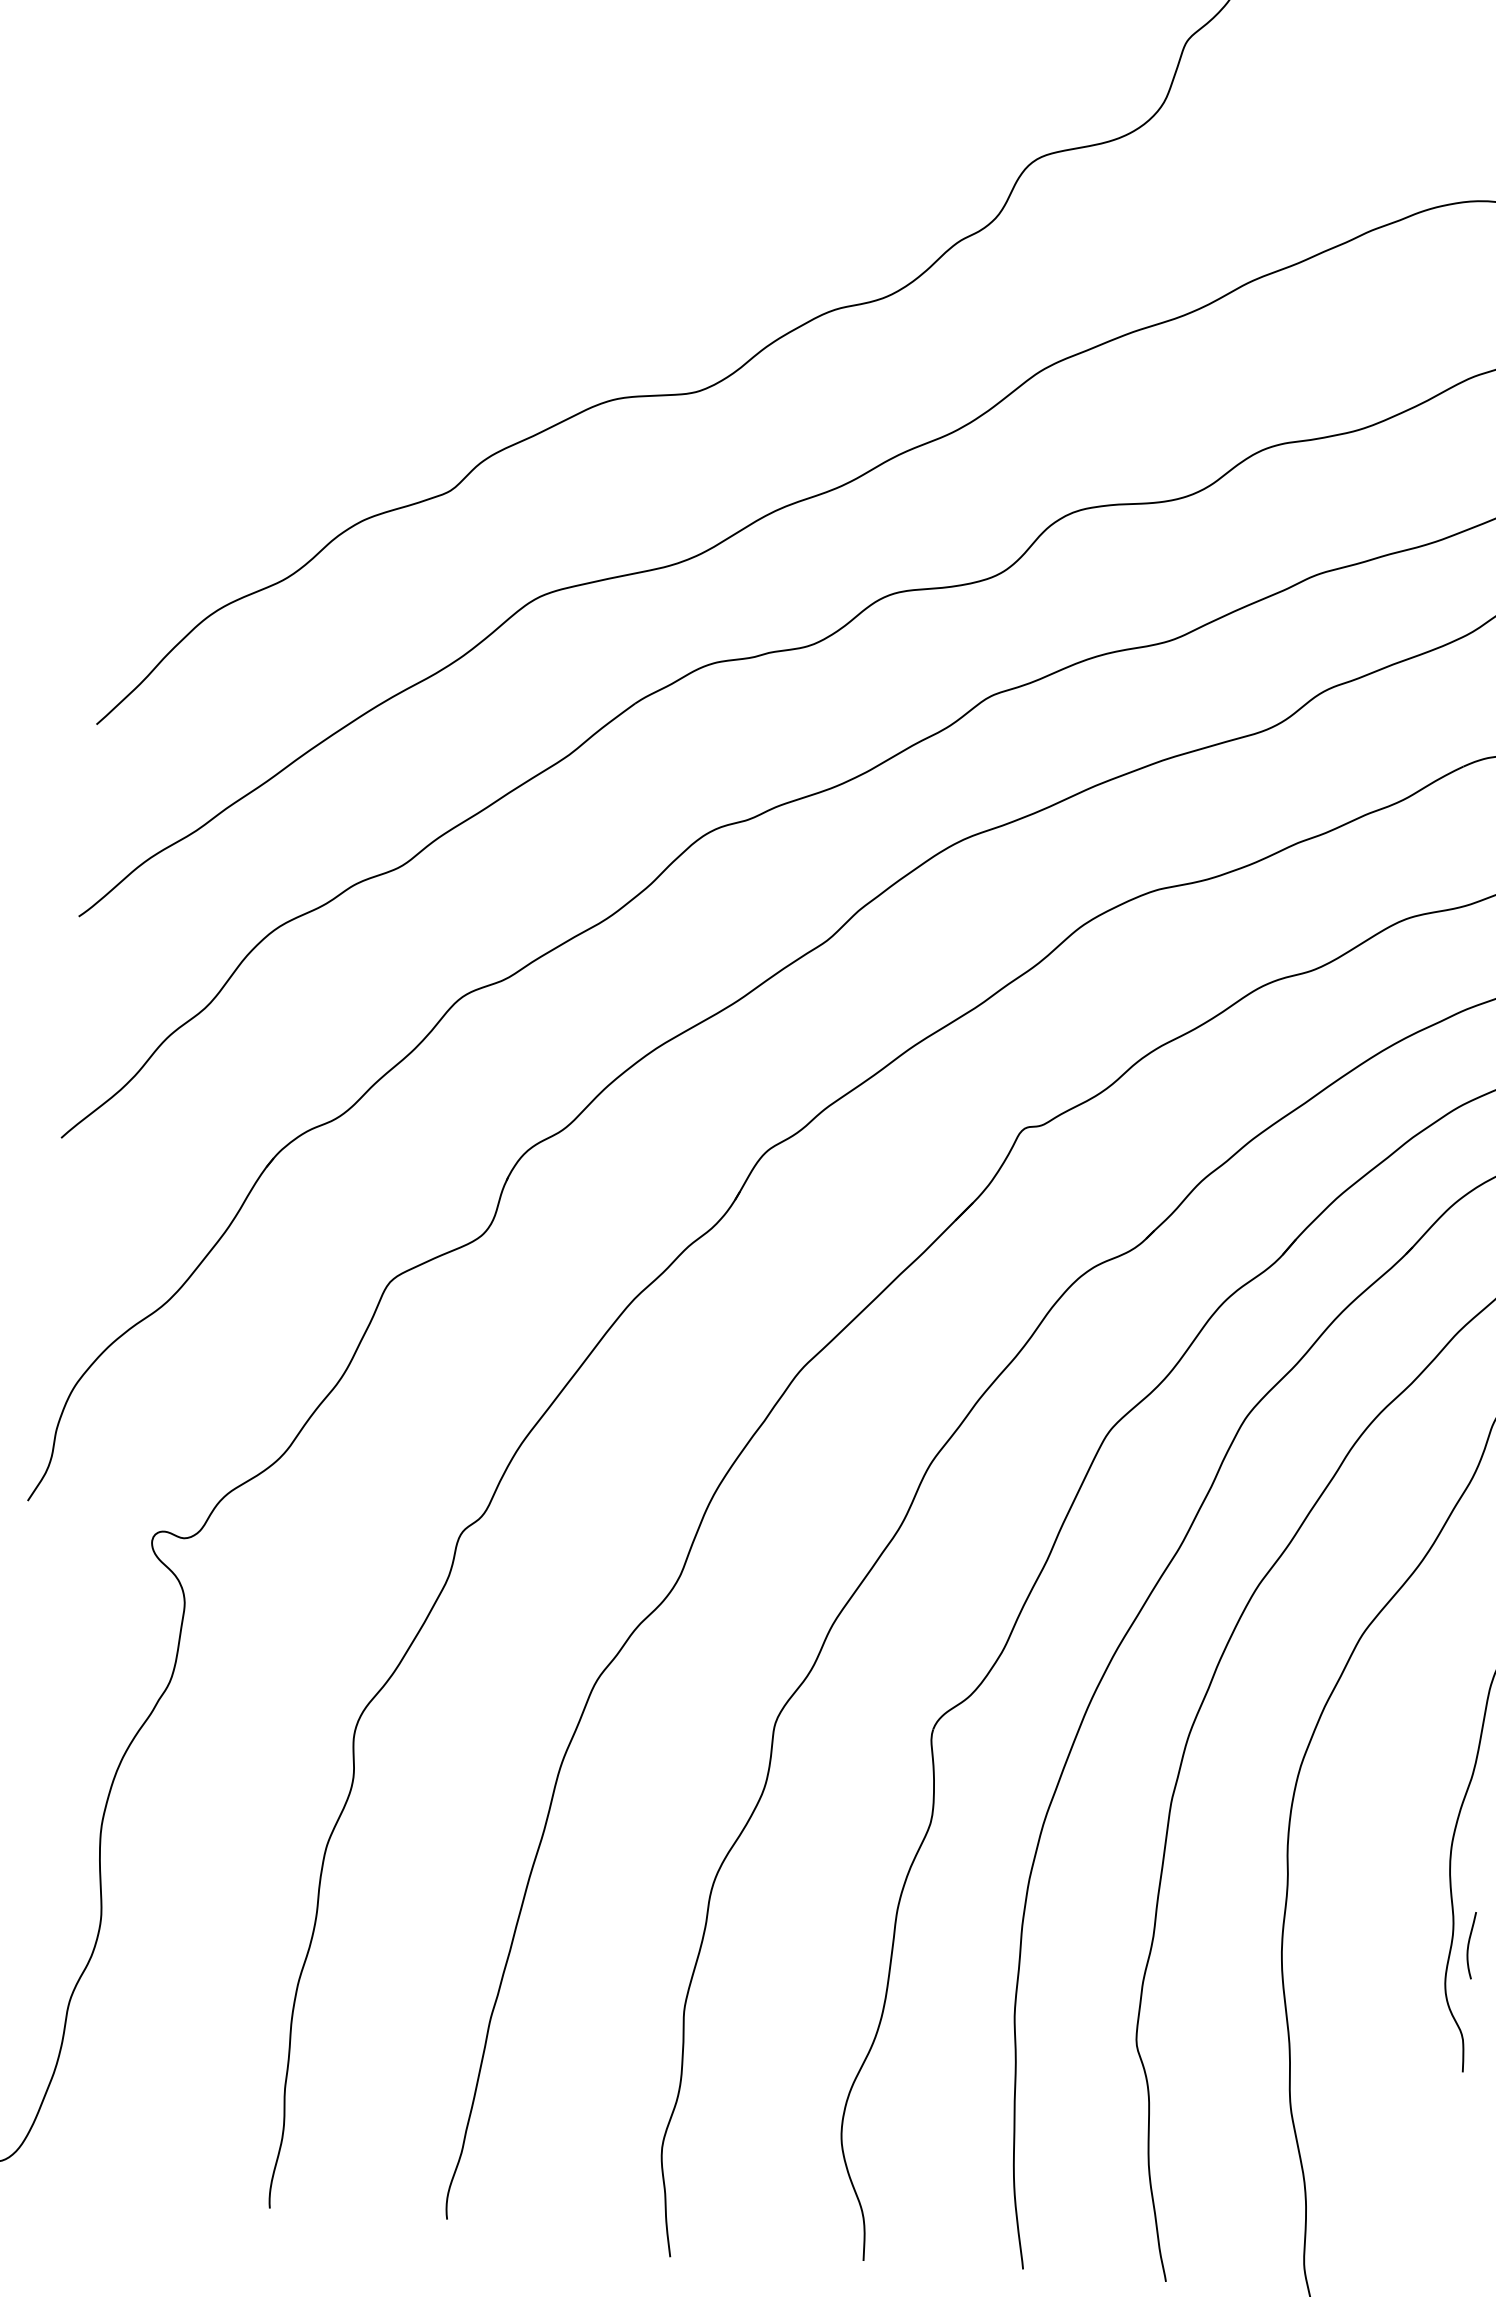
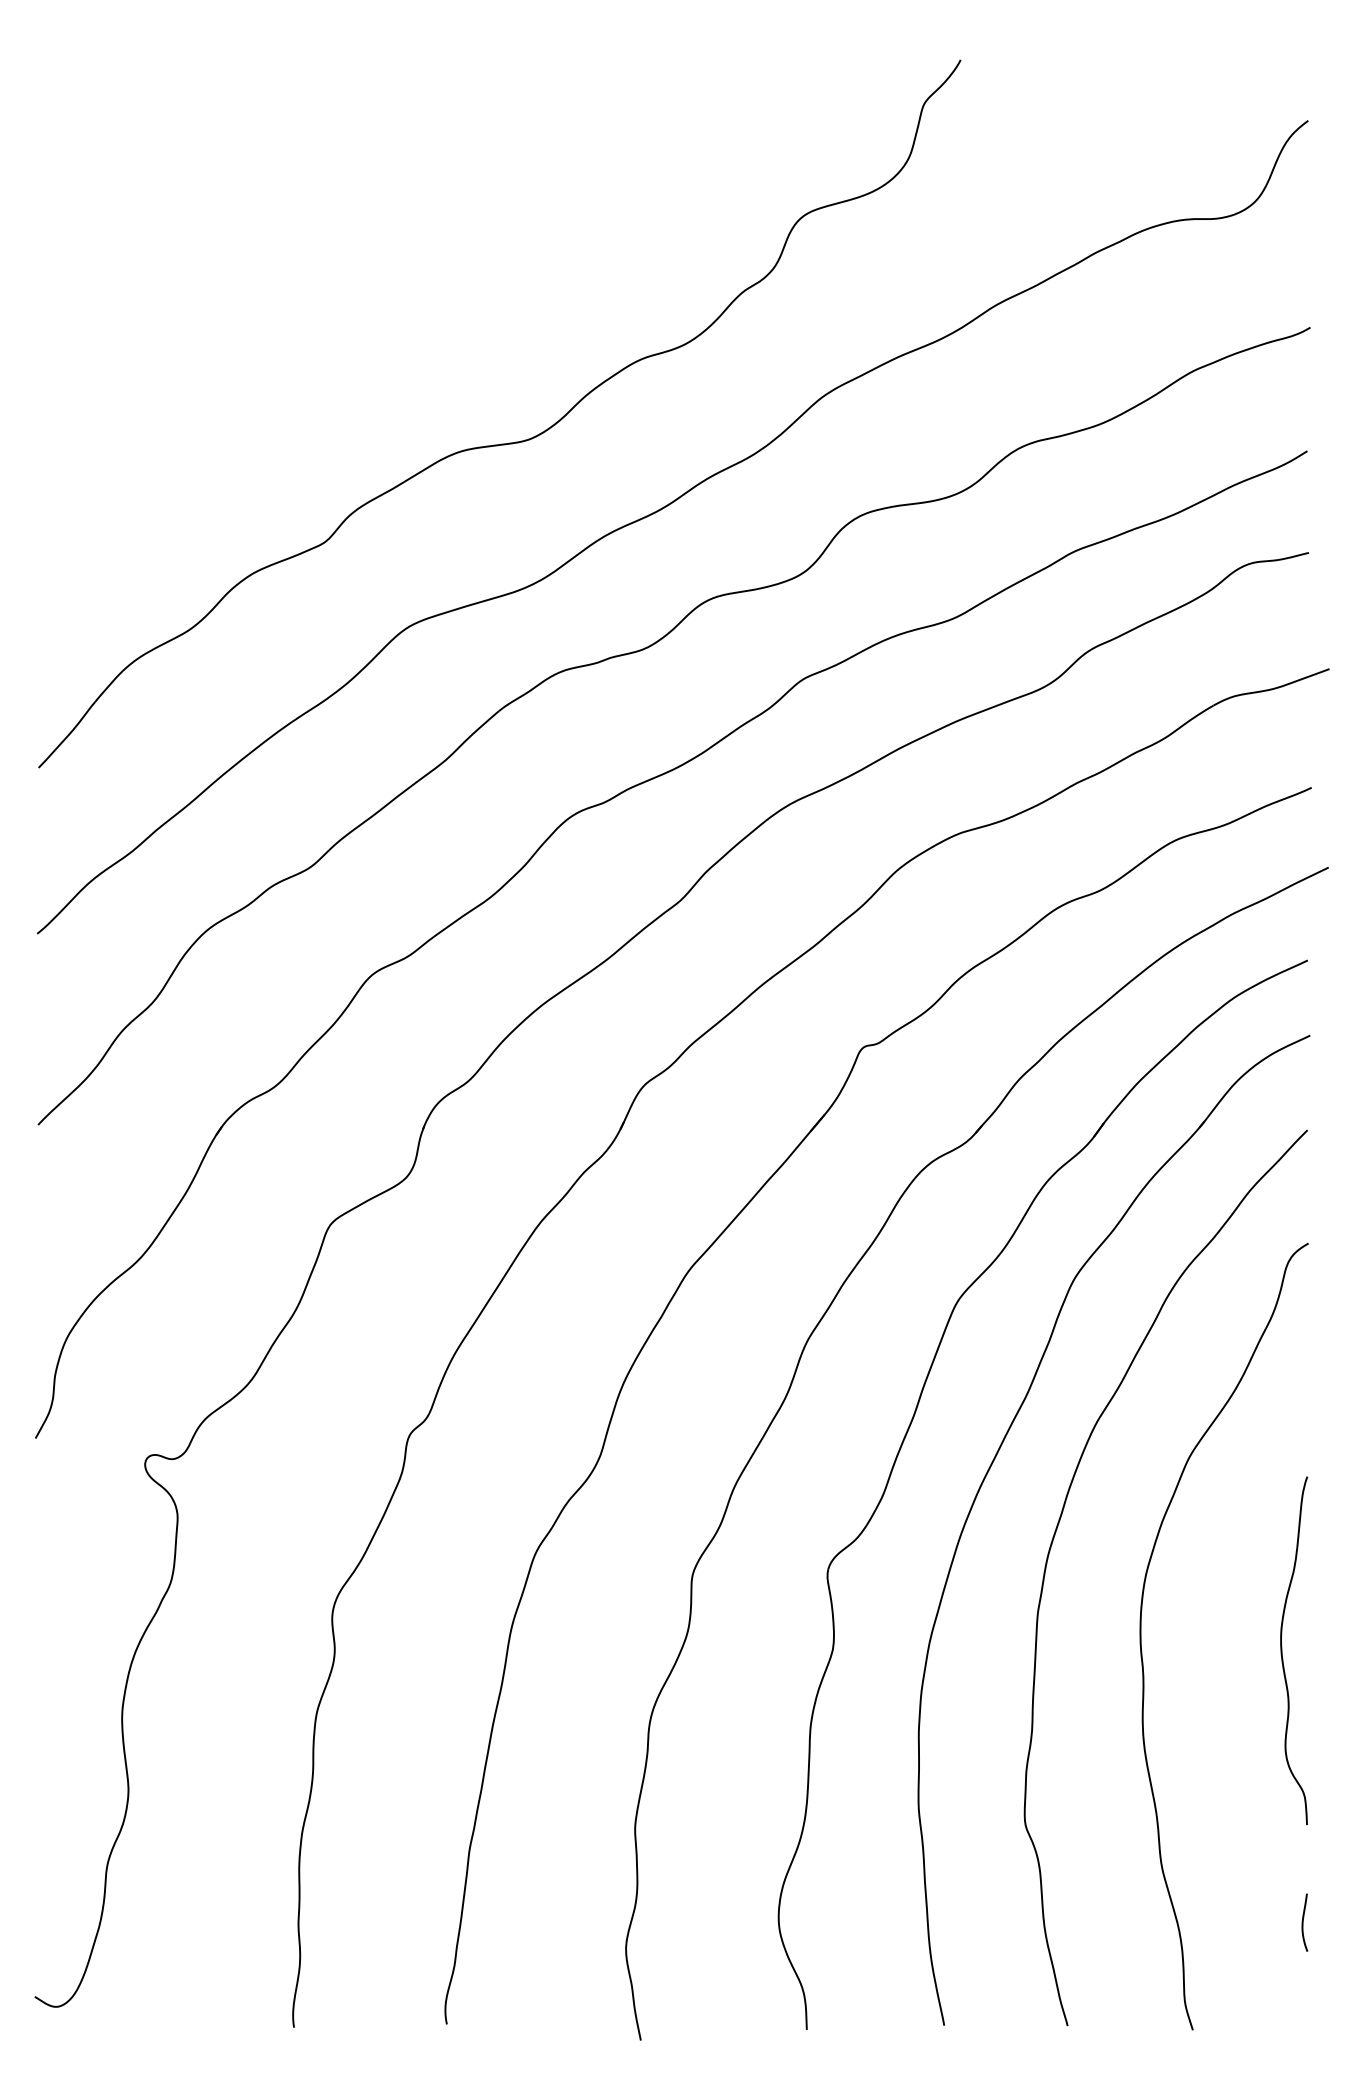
curve: (1469, 1945) -> (1303, 1922), moved

